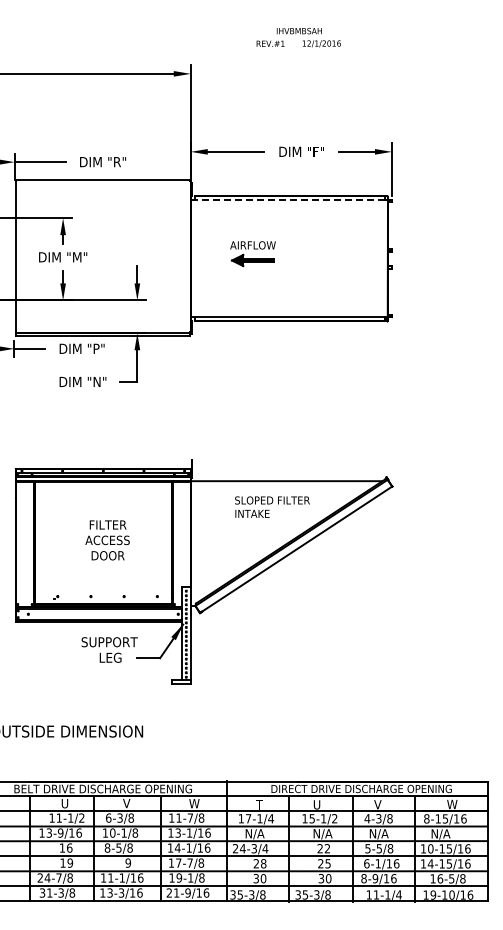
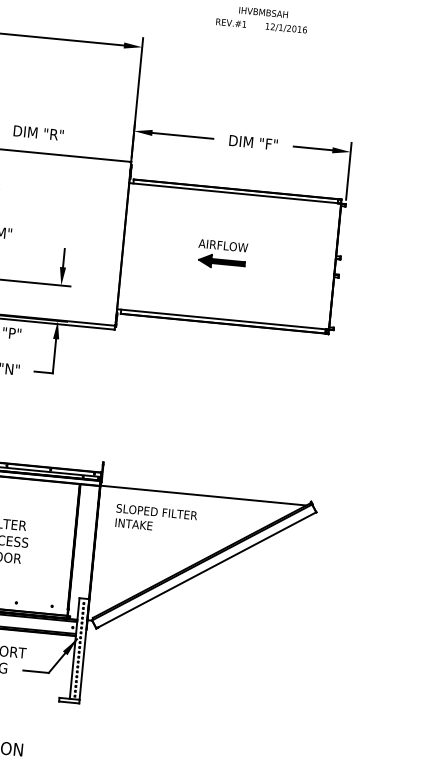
line: (287, 200) -> (233, 193), dashed -> solid
part: (252, 254) -> (221, 255), moved
text: (272, 506) -> (156, 518), moved

